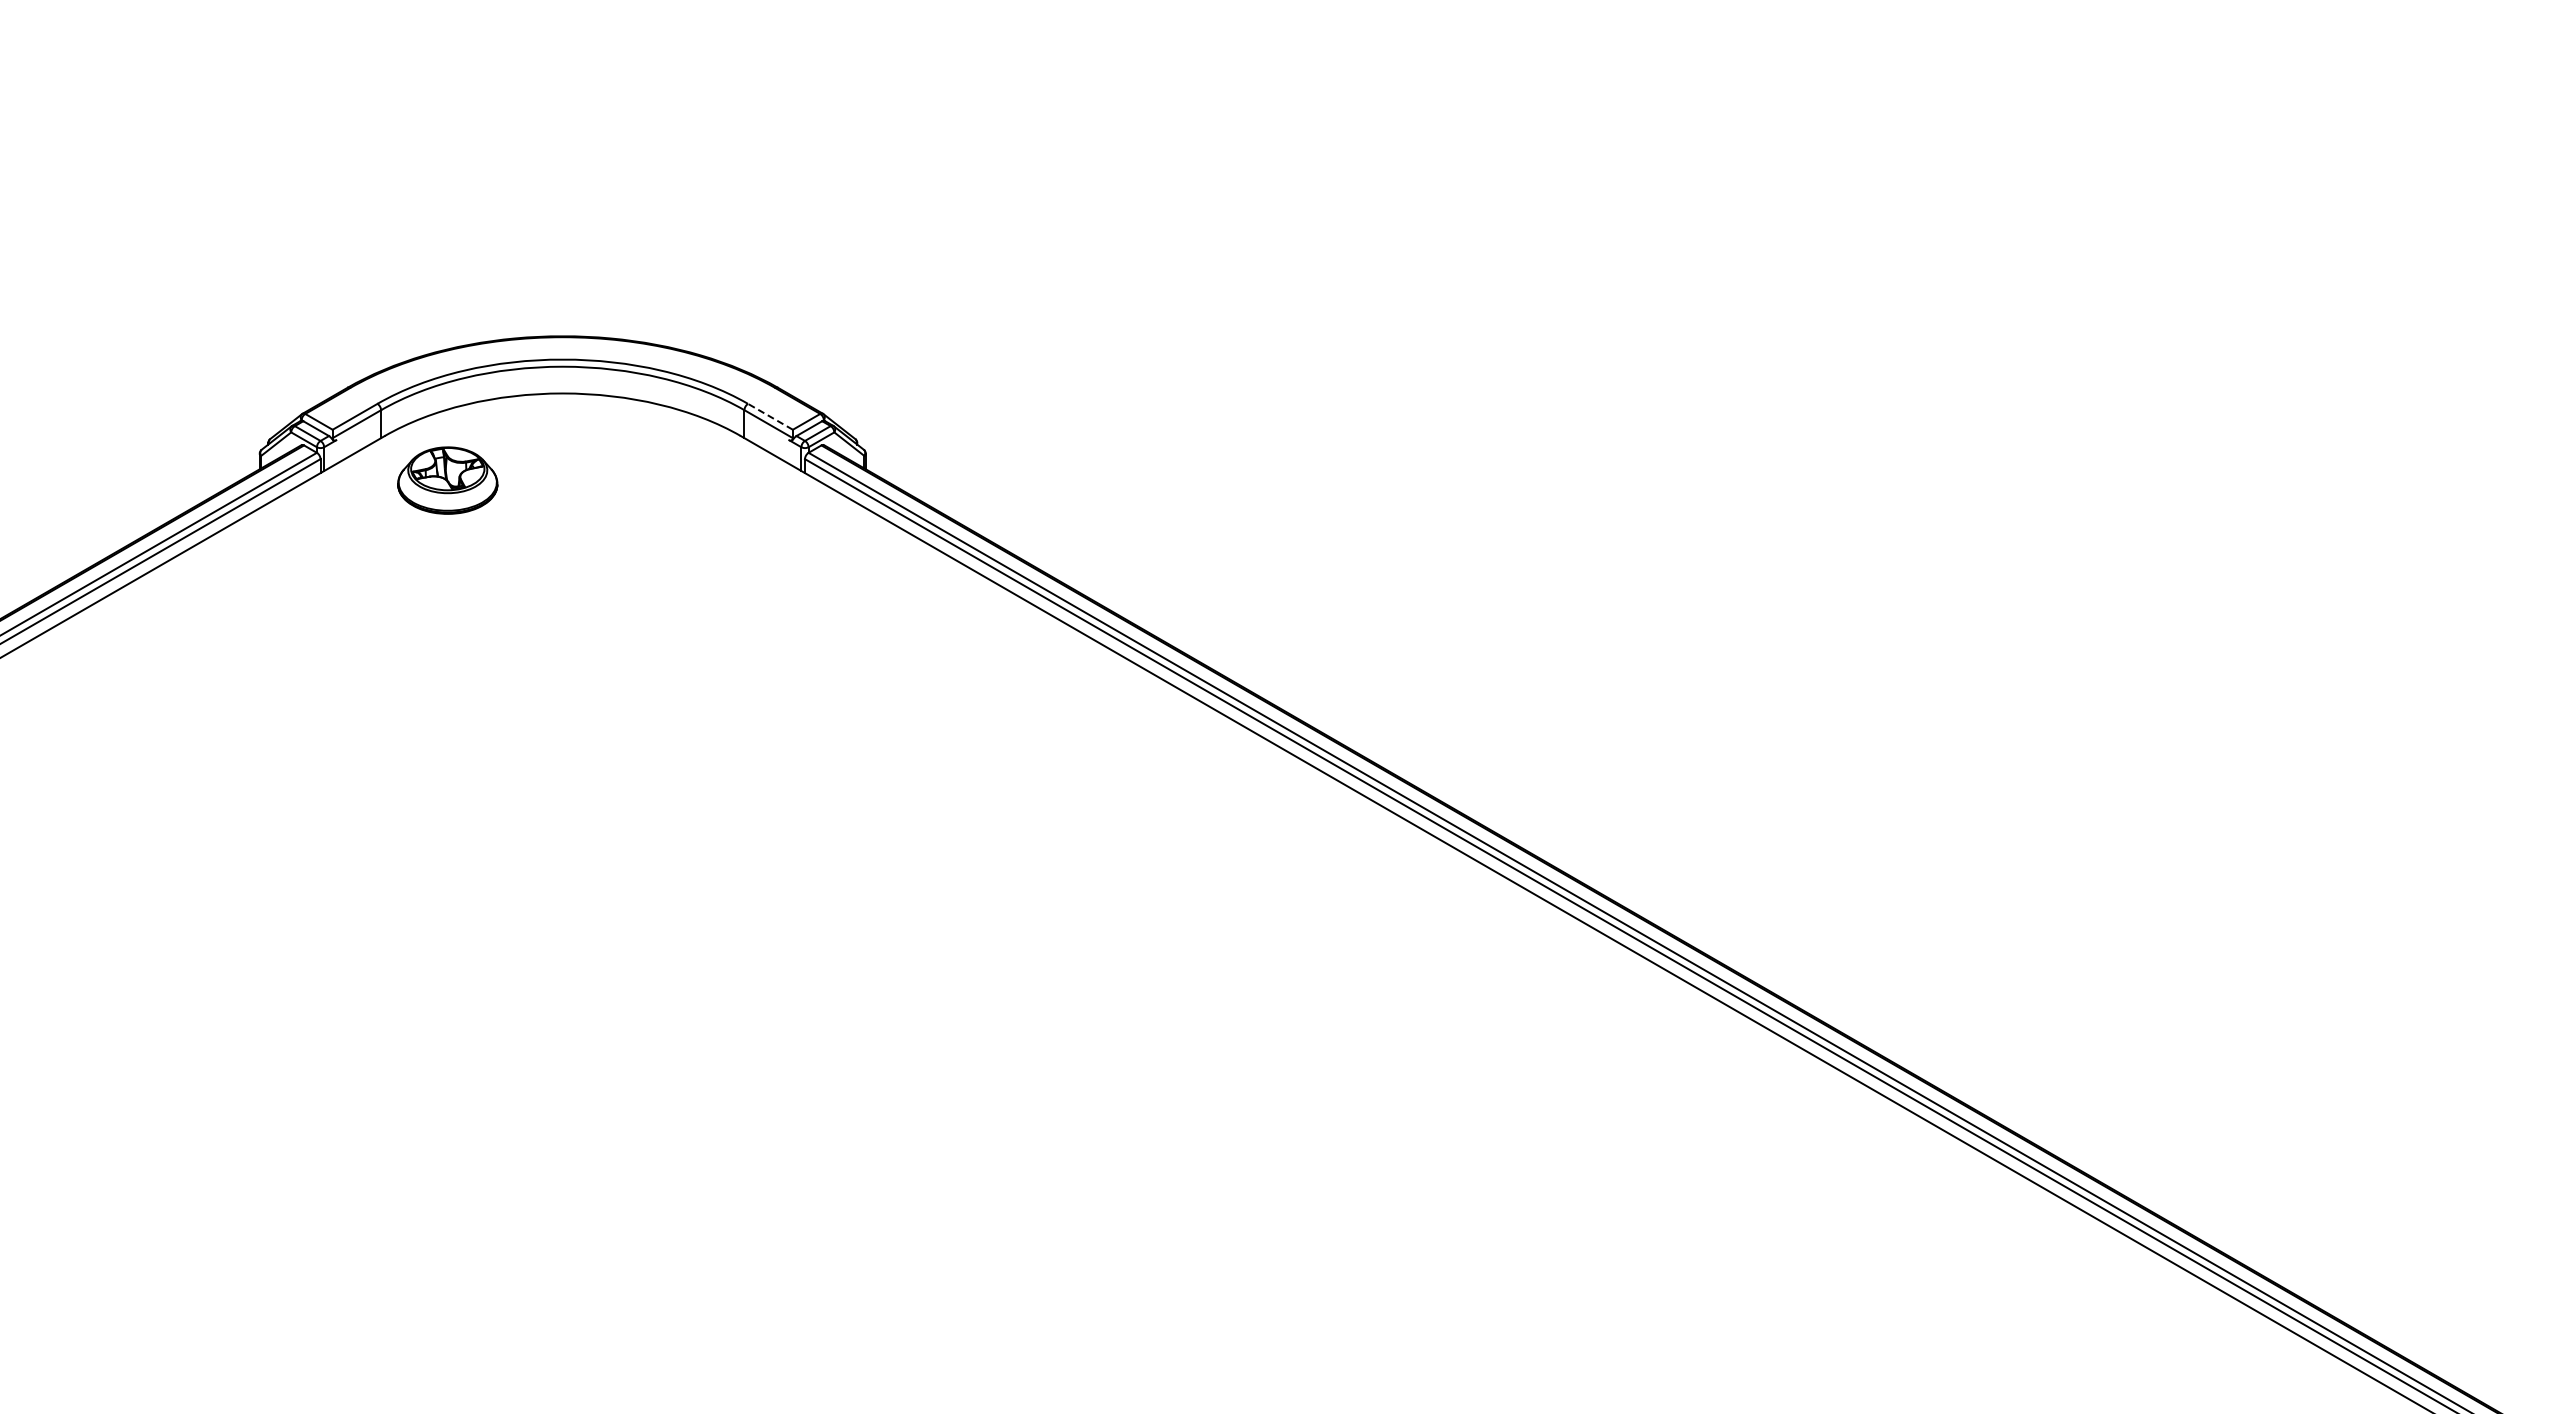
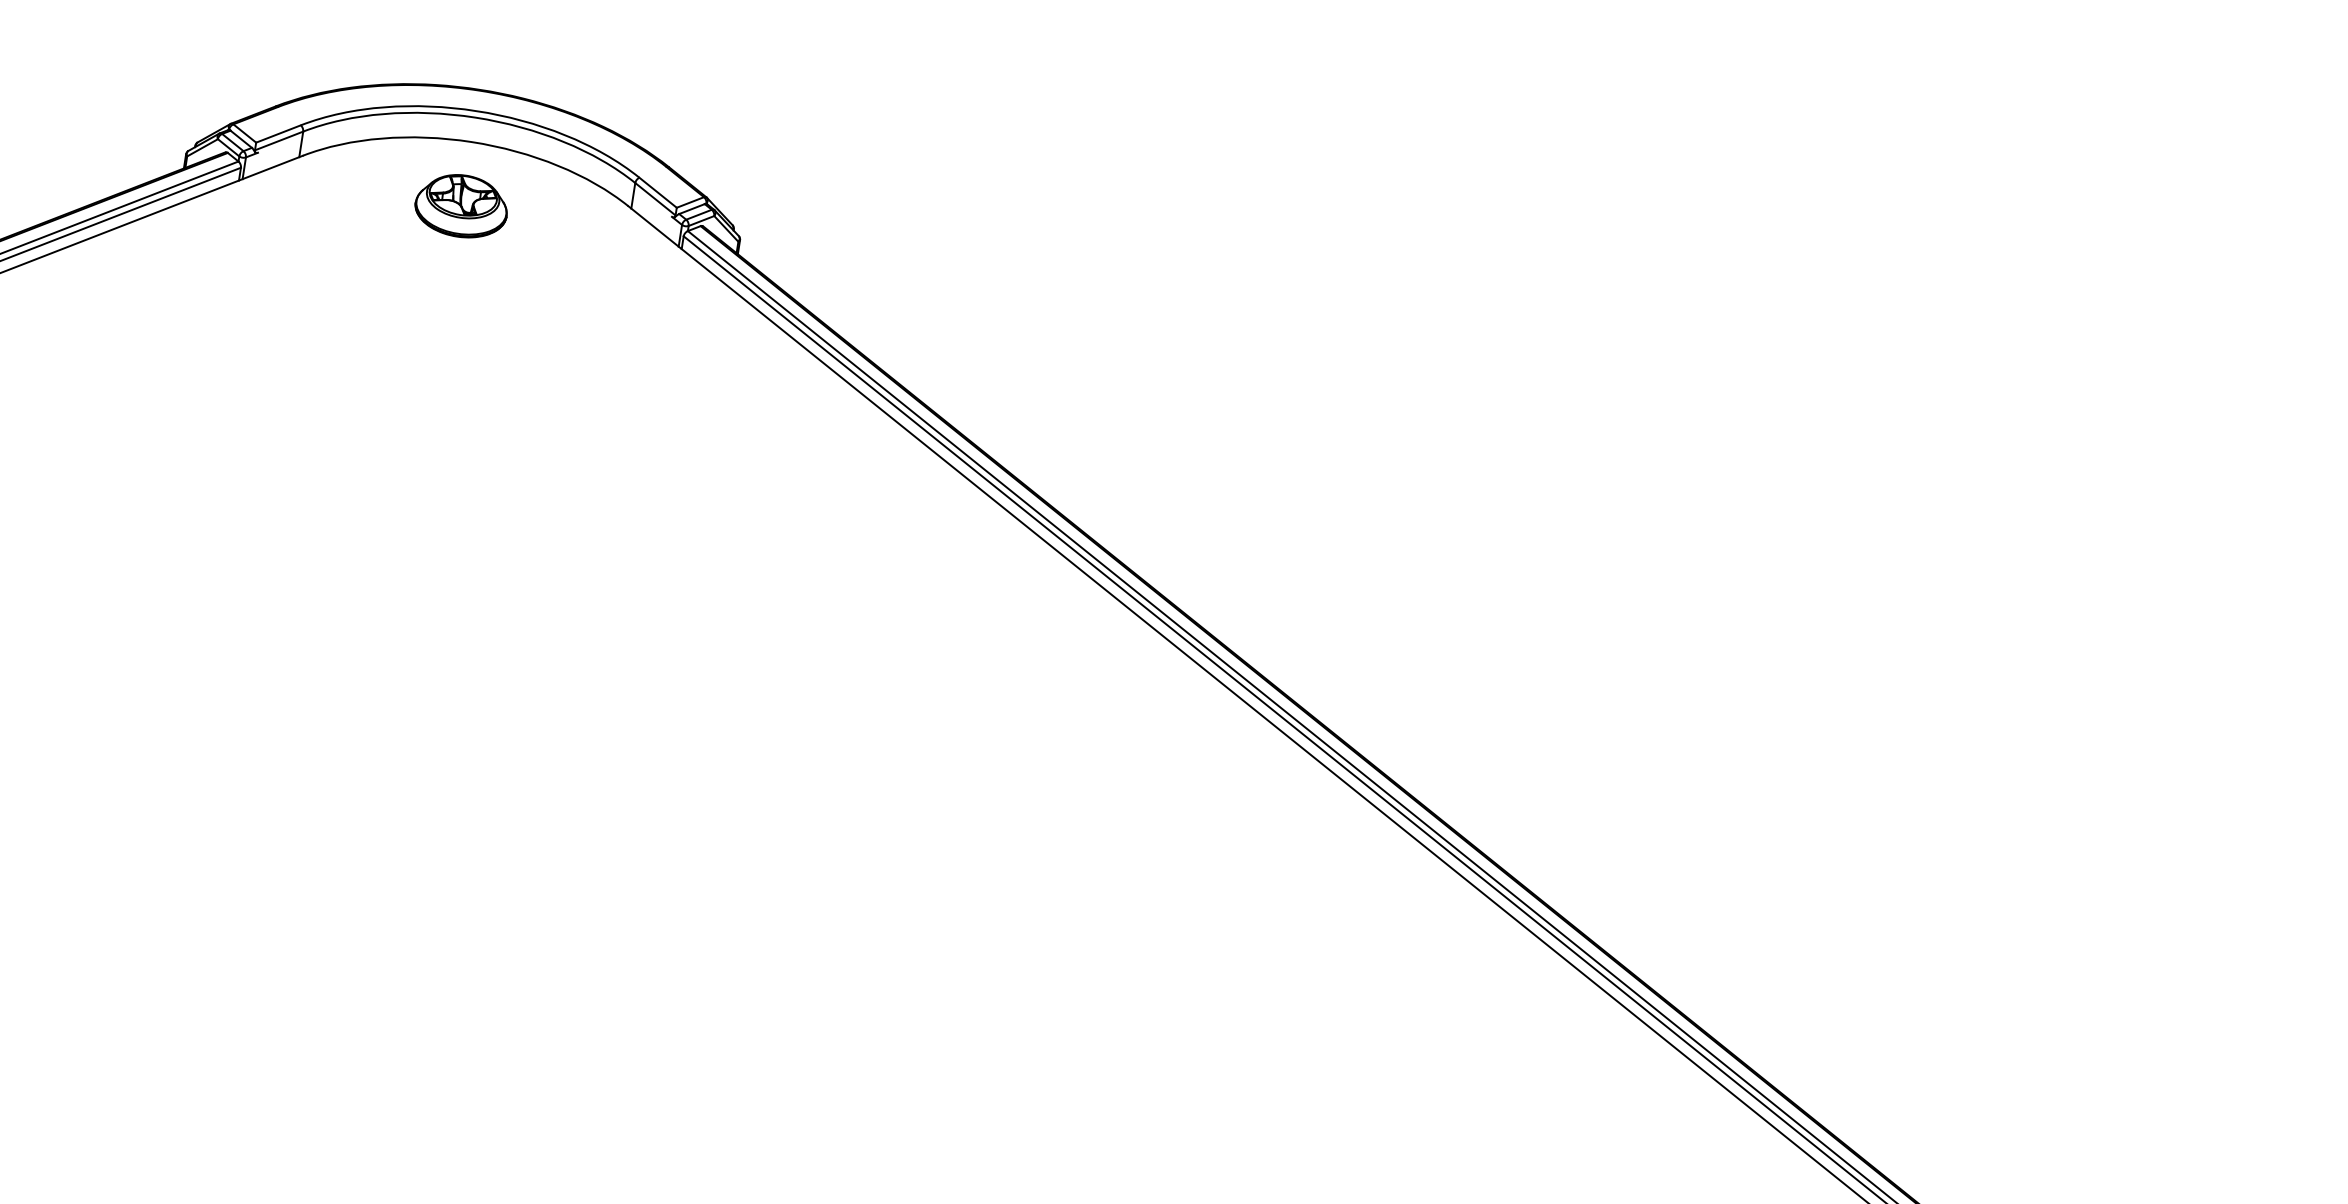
line: (770, 416) -> (658, 192), dashed -> solid
part: (447, 480) -> (461, 206), moved

